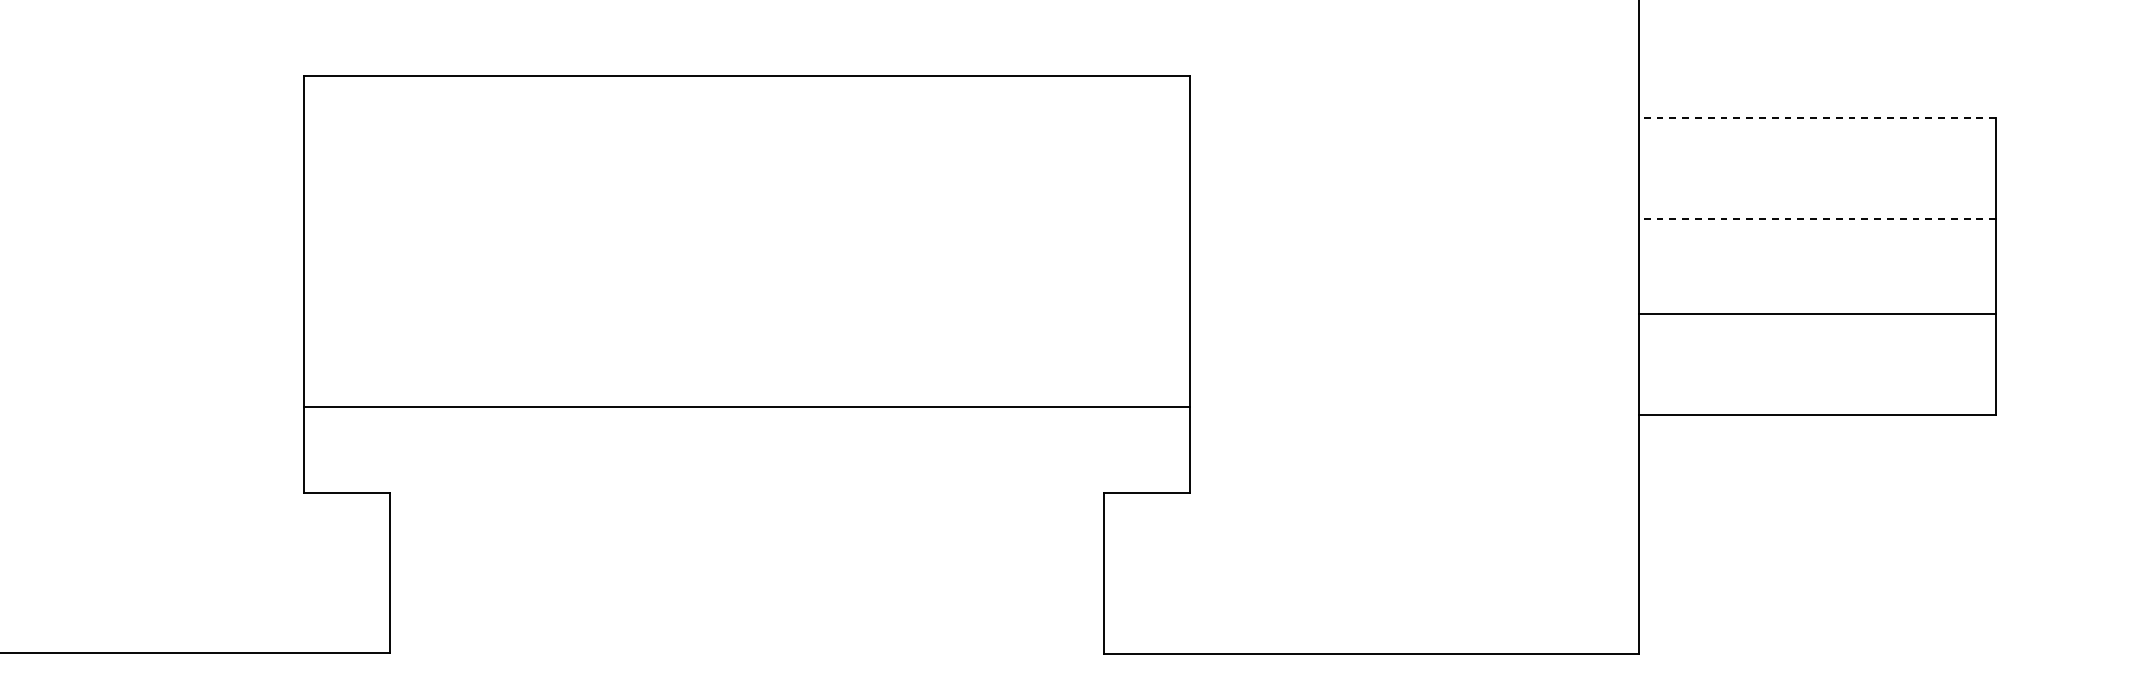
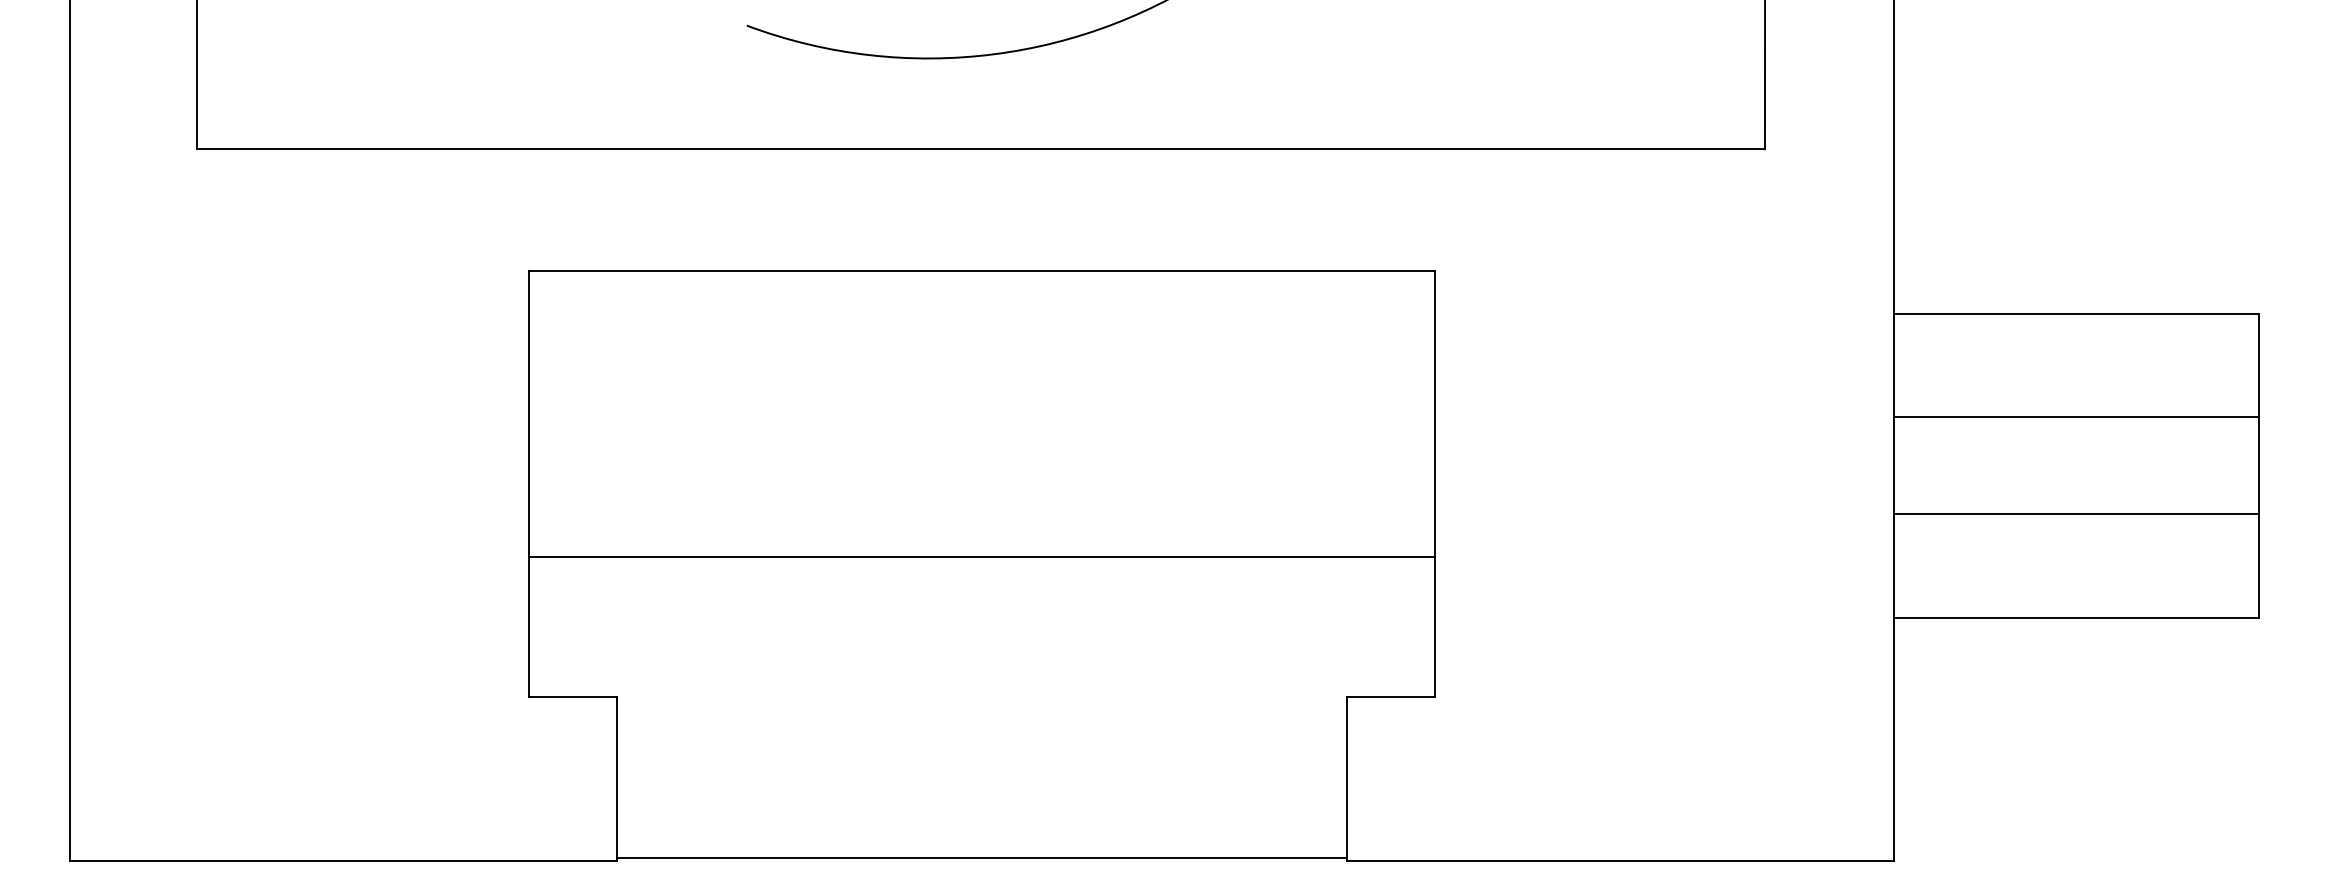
line: (1817, 117) -> (2076, 313), dashed -> solid
line: (1817, 218) -> (2076, 416), dashed -> solid
line: (747, 406) -> (982, 556), moved
line: (746, 650) -> (981, 858), added

